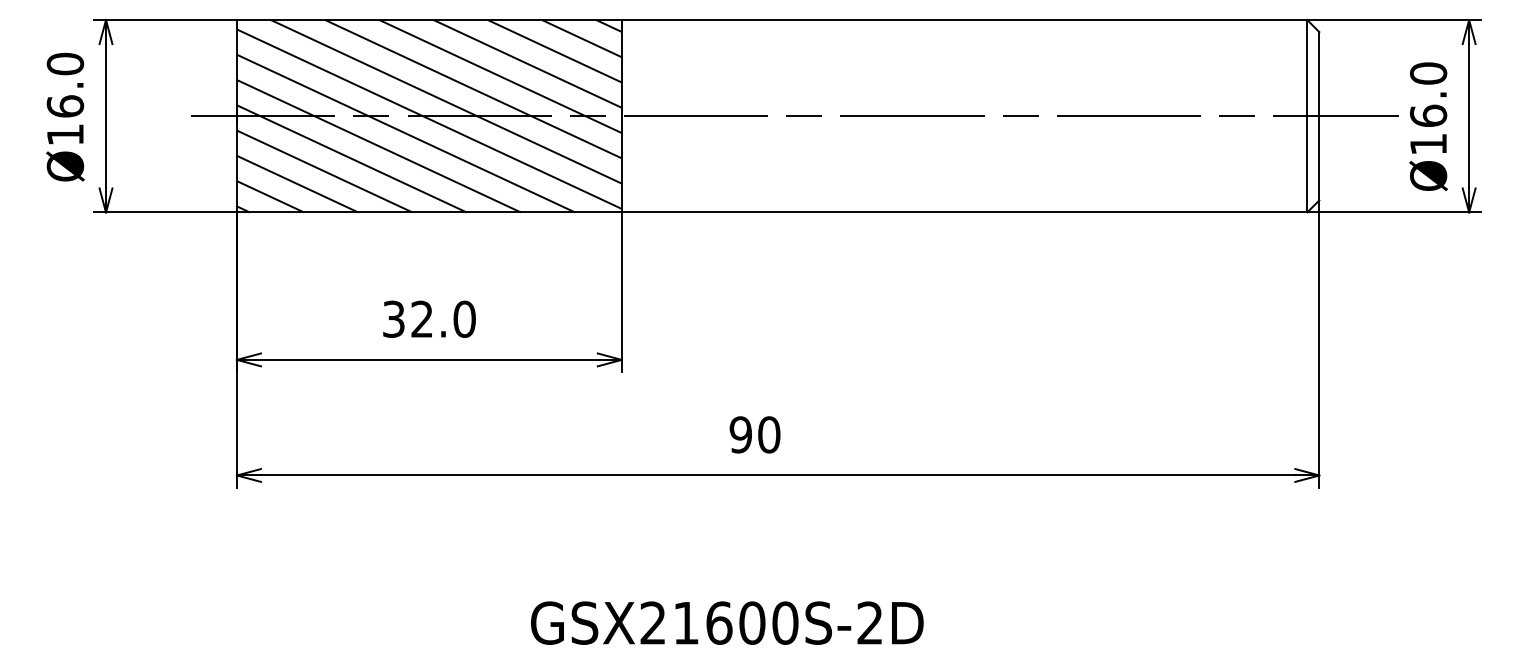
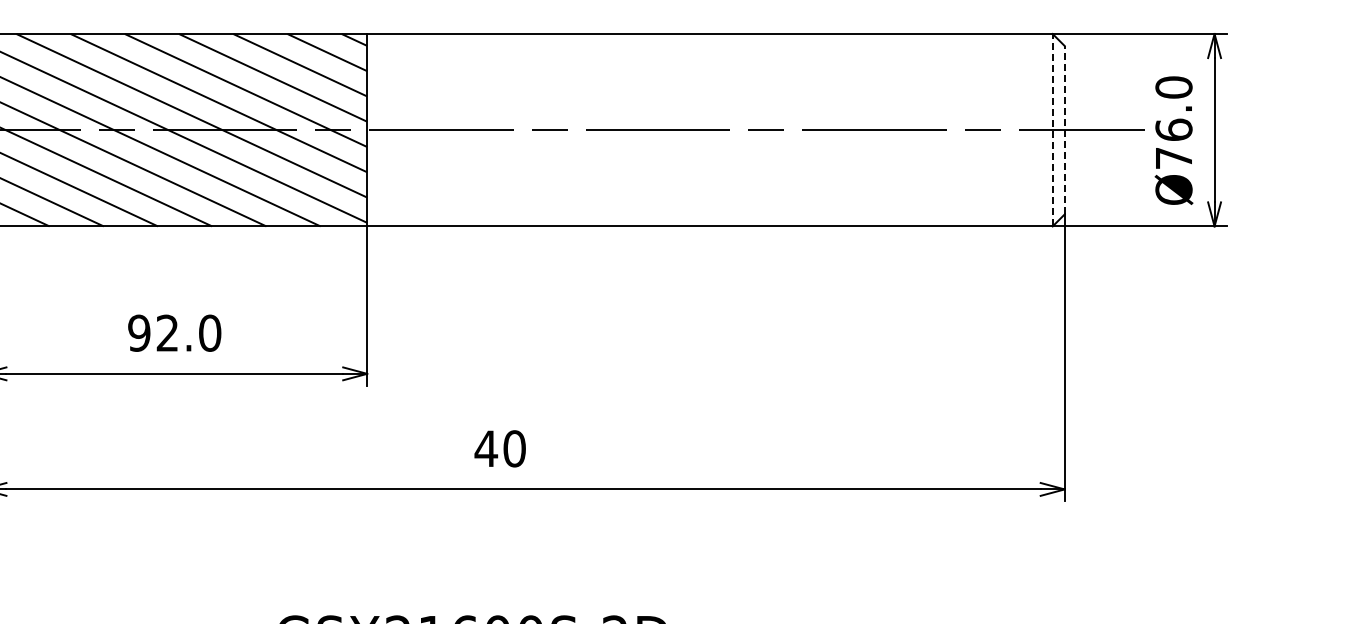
line: (1307, 115) -> (1052, 129), solid -> dashed
line: (1319, 115) -> (1064, 129), solid -> dashed
text: (1428, 144) -> (1173, 158), Ø16.0 -> Ø76.0
text: (393, 318) -> (138, 332), 32.0 -> 92.0
text: (740, 434) -> (485, 448), 90 -> 40

